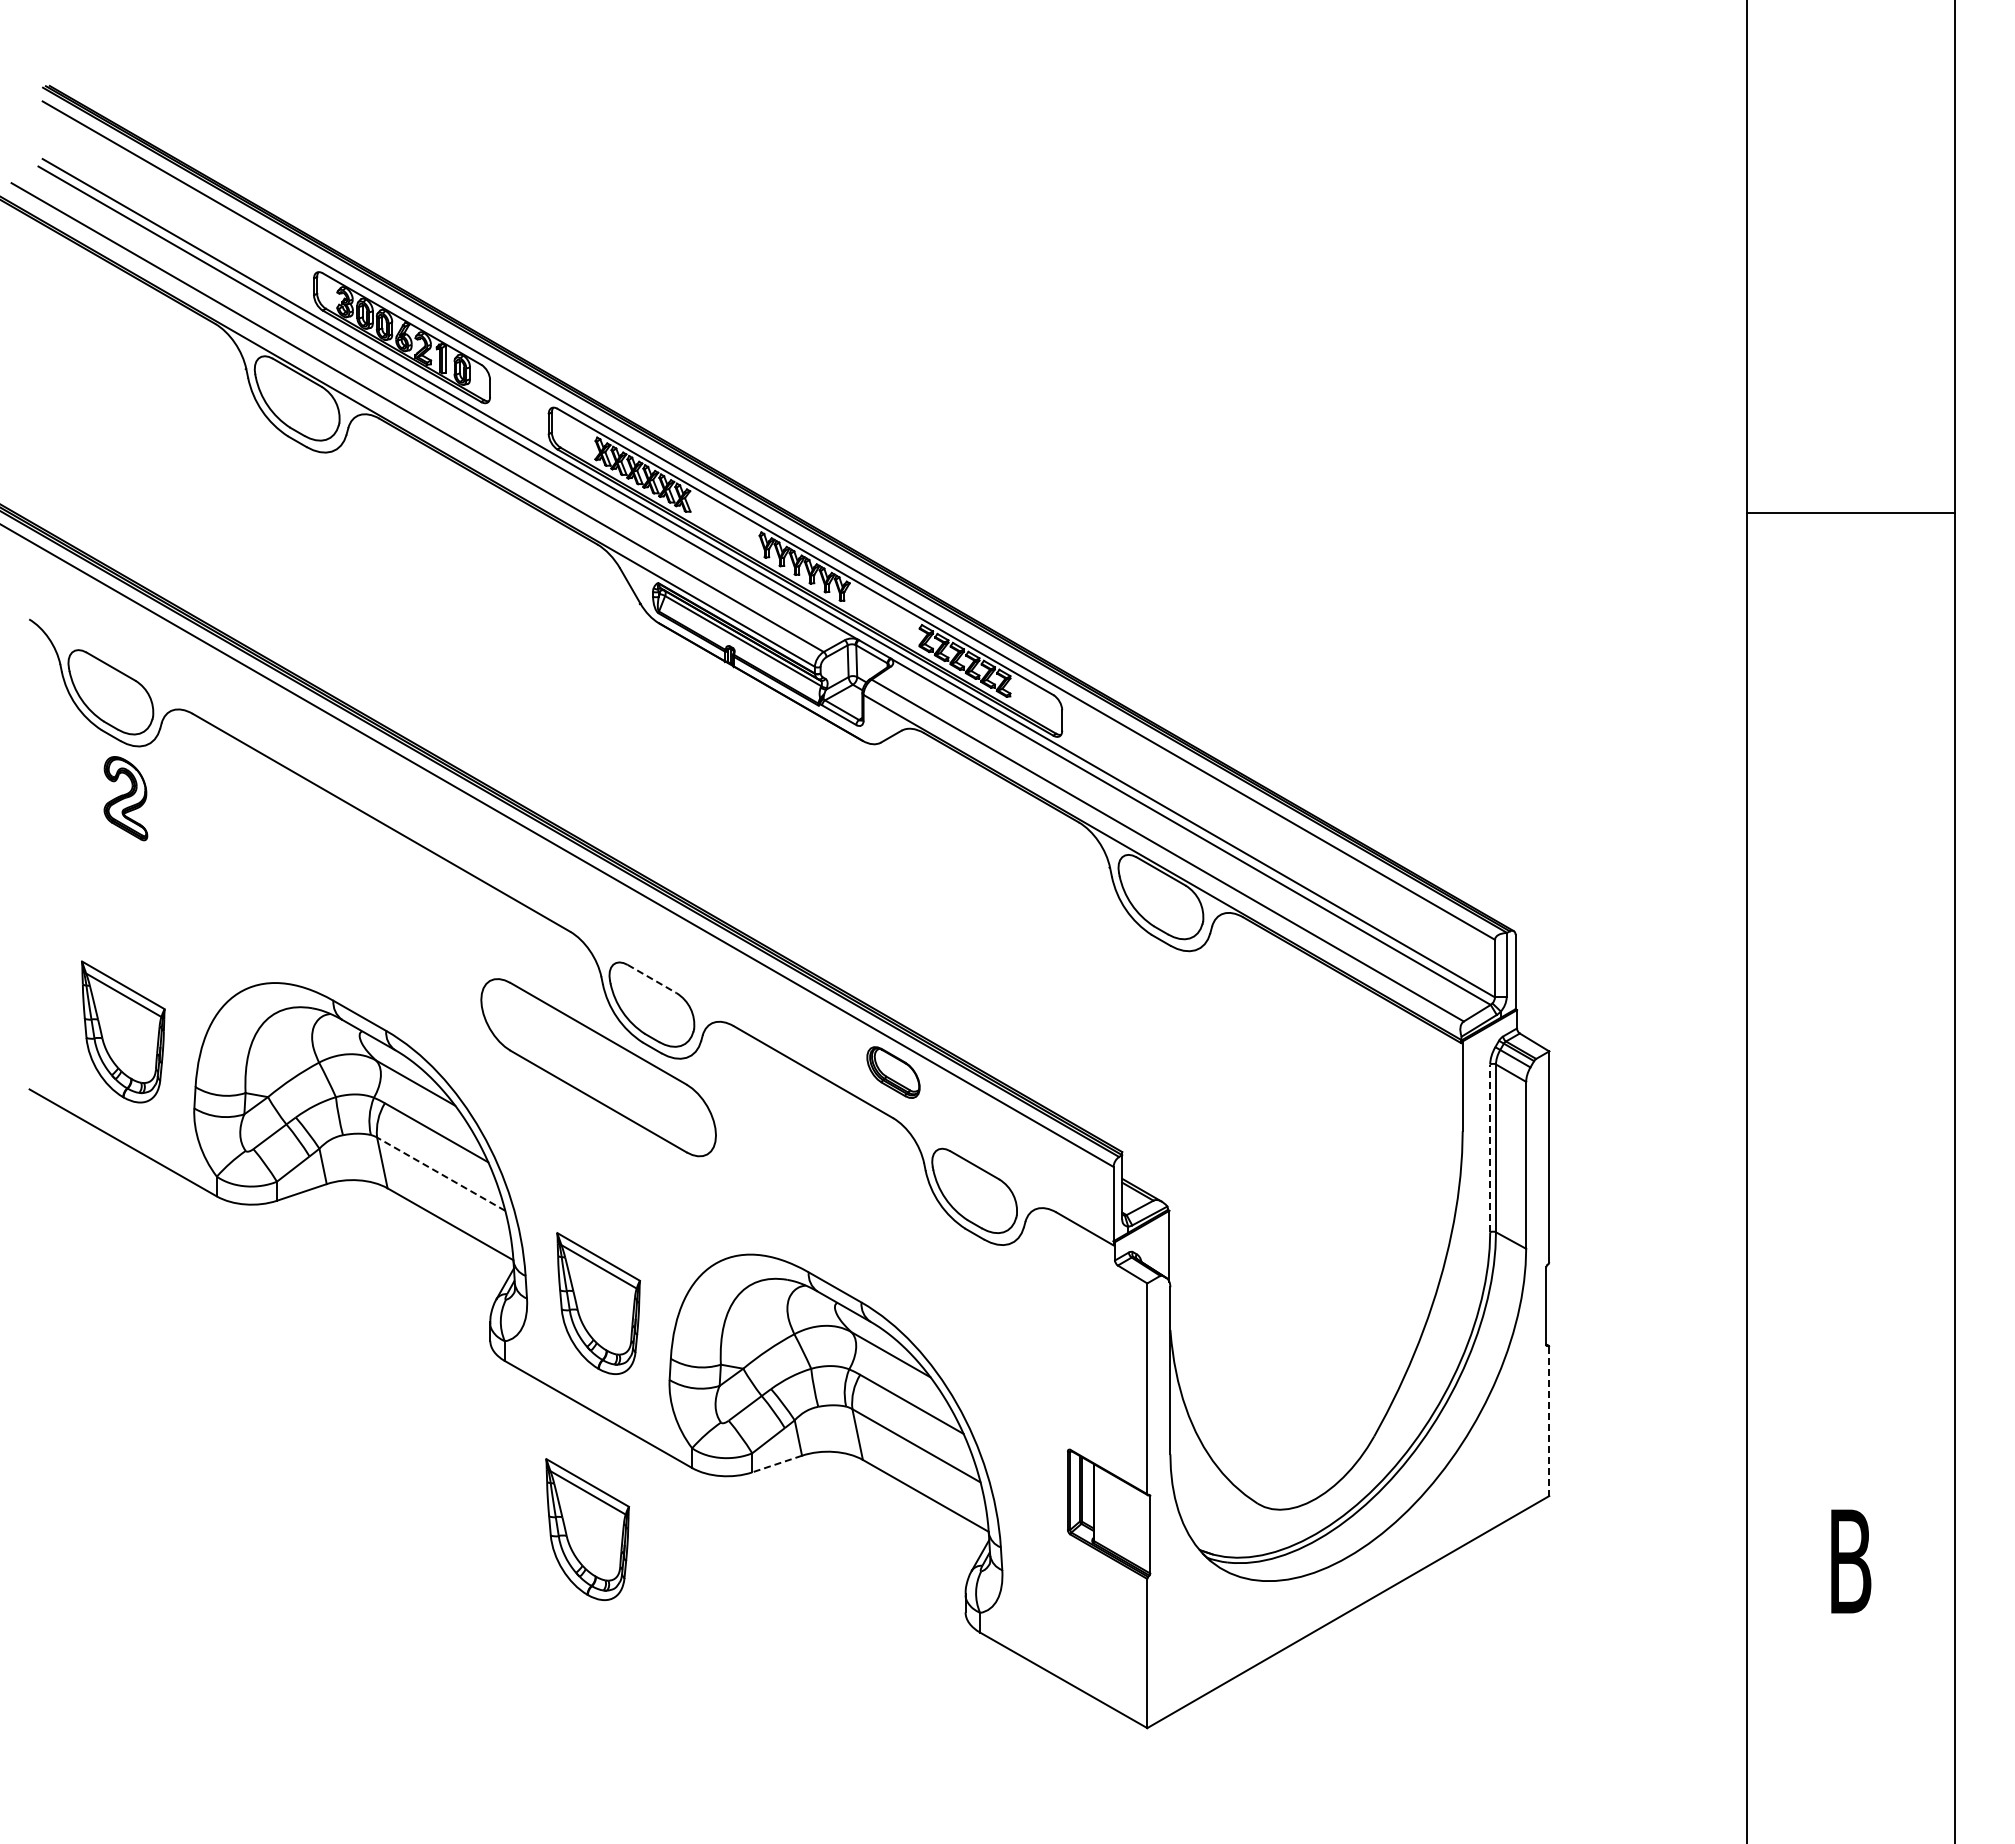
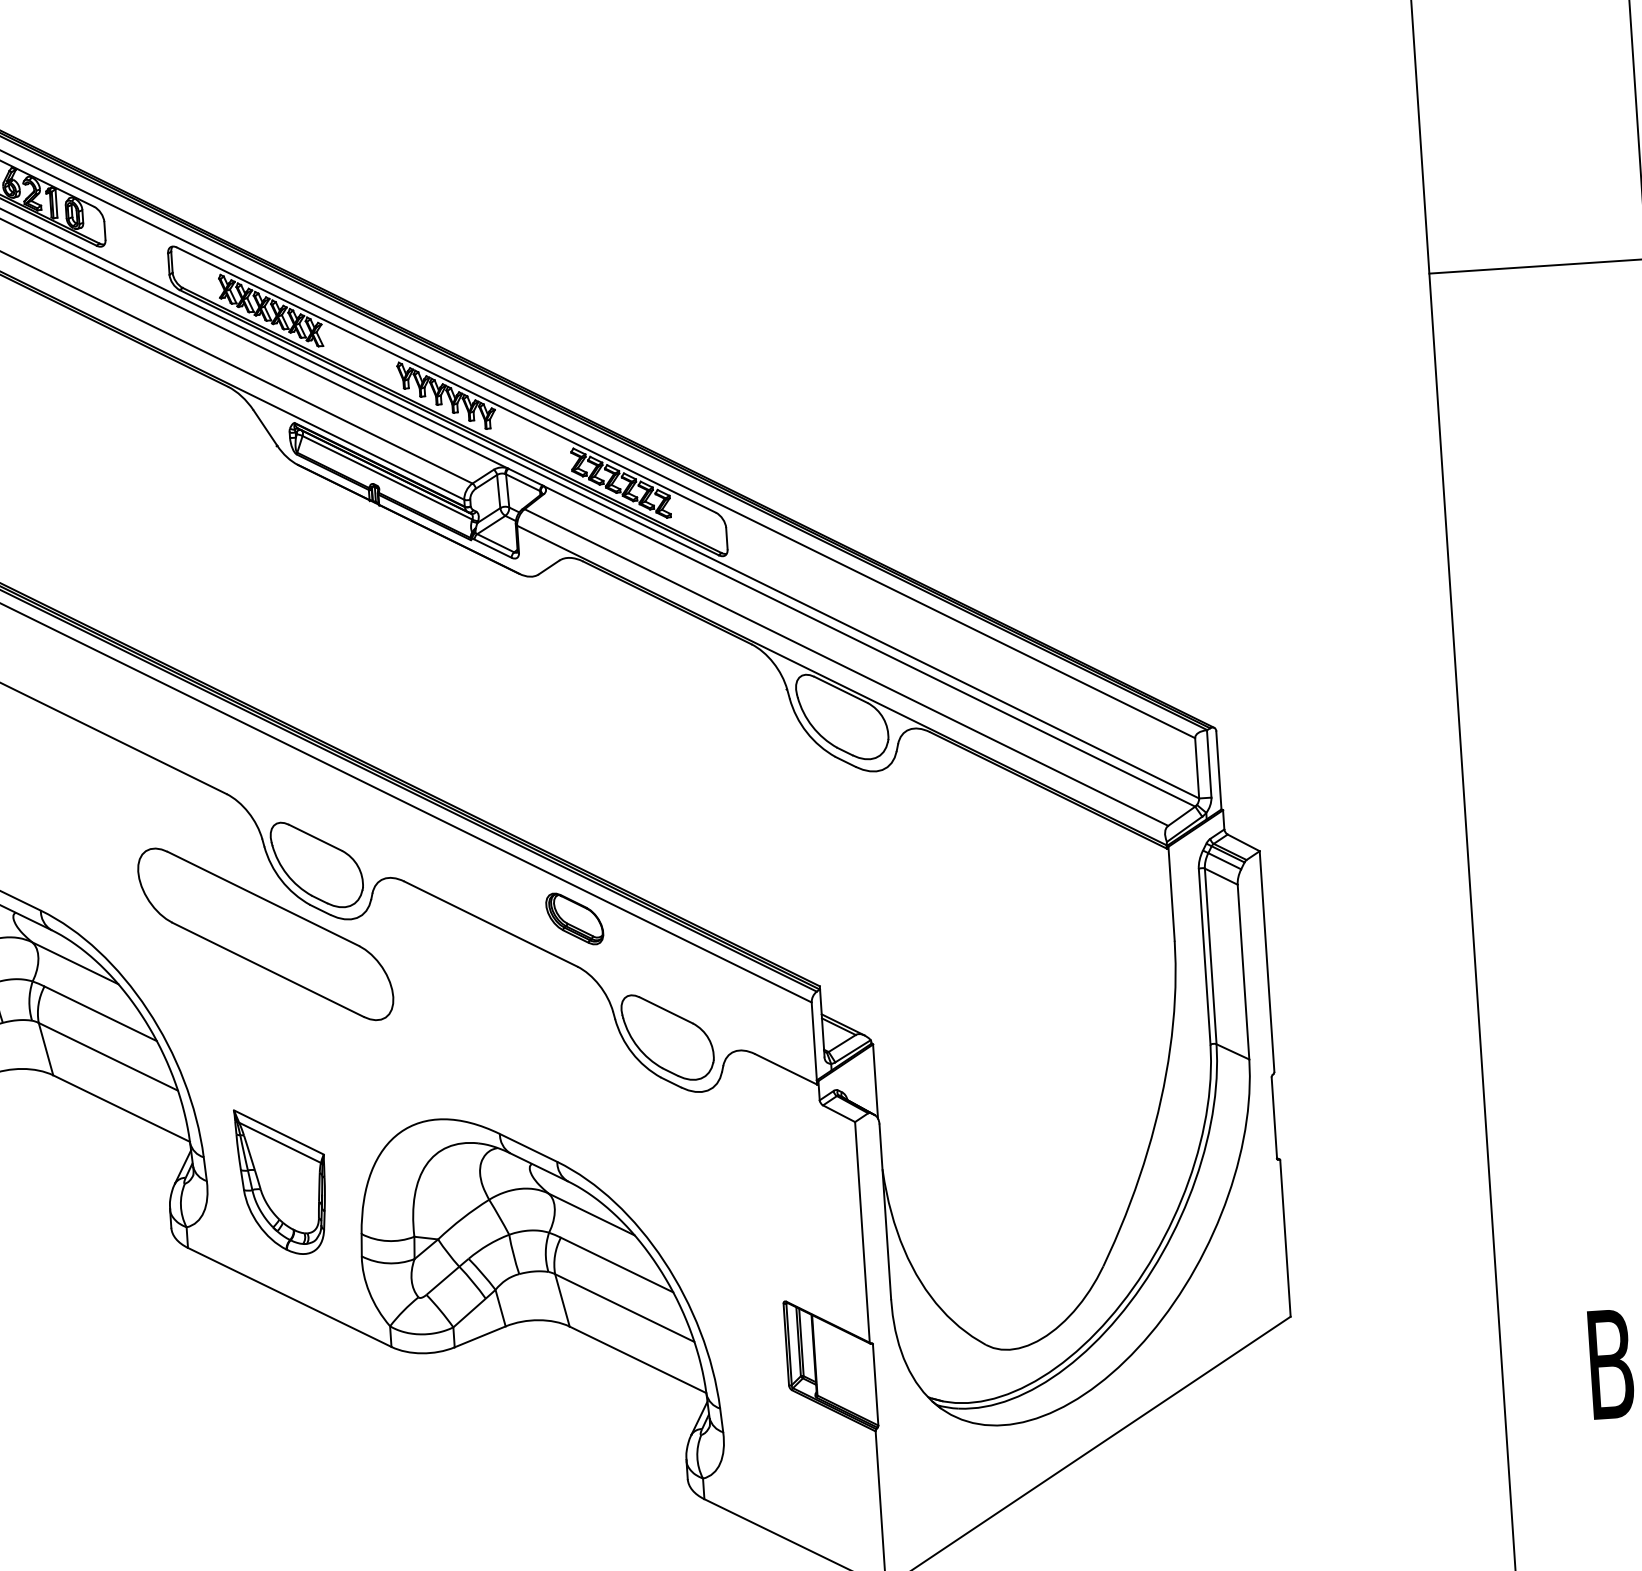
line: (652, 979) -> (316, 838), dashed -> solid
line: (1490, 1148) -> (1204, 956), dashed -> solid
line: (441, 1174) -> (108, 1057), dashed -> solid
line: (1549, 1421) -> (1285, 1238), dashed -> solid
line: (776, 1464) -> (479, 1337), dashed -> solid
part: (587, 1529) -> (286, 1418), removed

